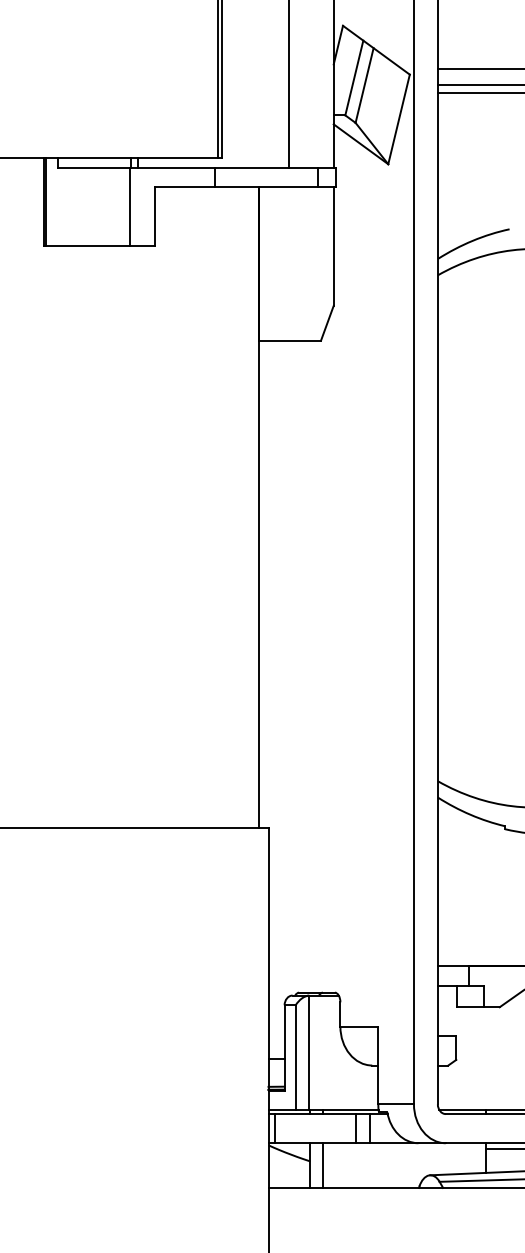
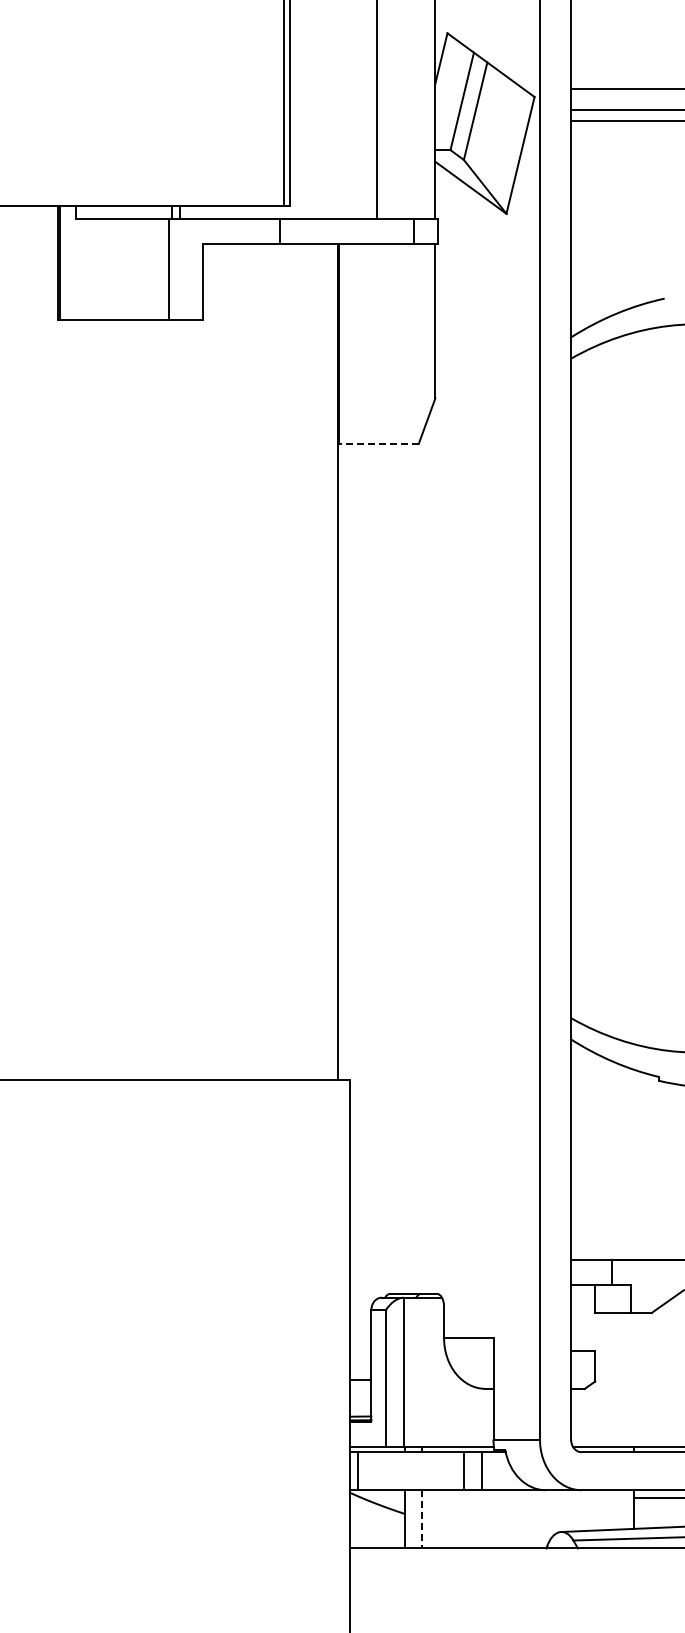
line: (290, 340) -> (378, 443), solid -> dashed
line: (323, 1165) -> (421, 1519), solid -> dashed

